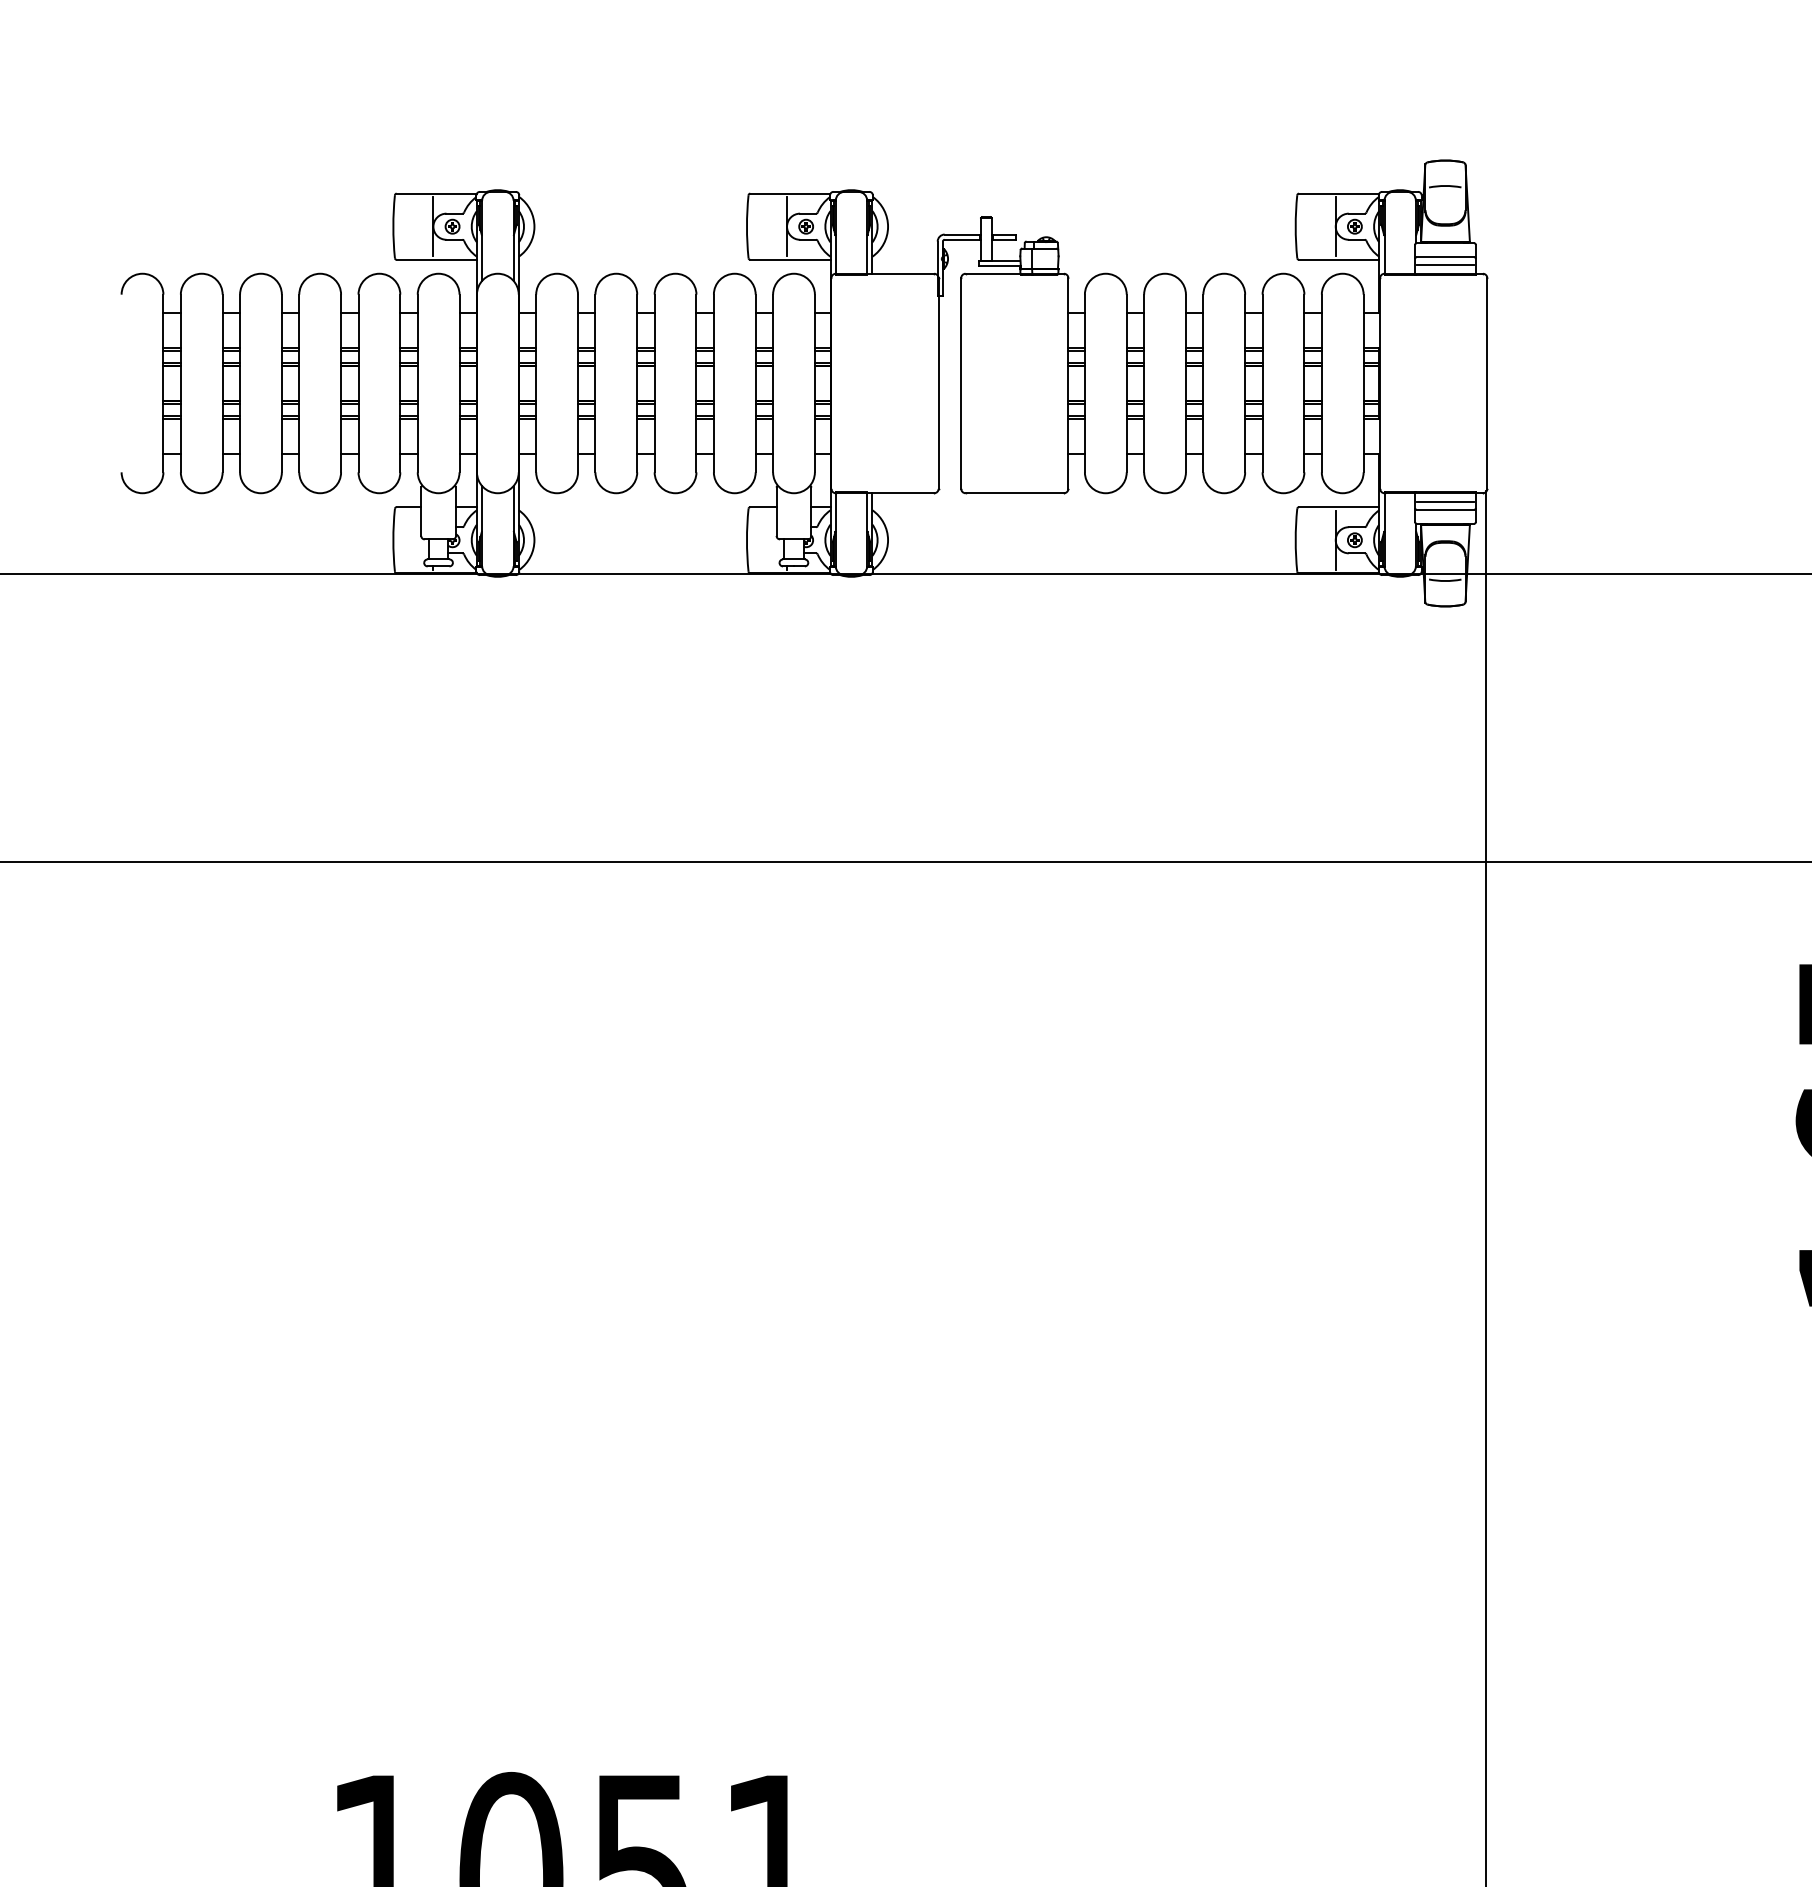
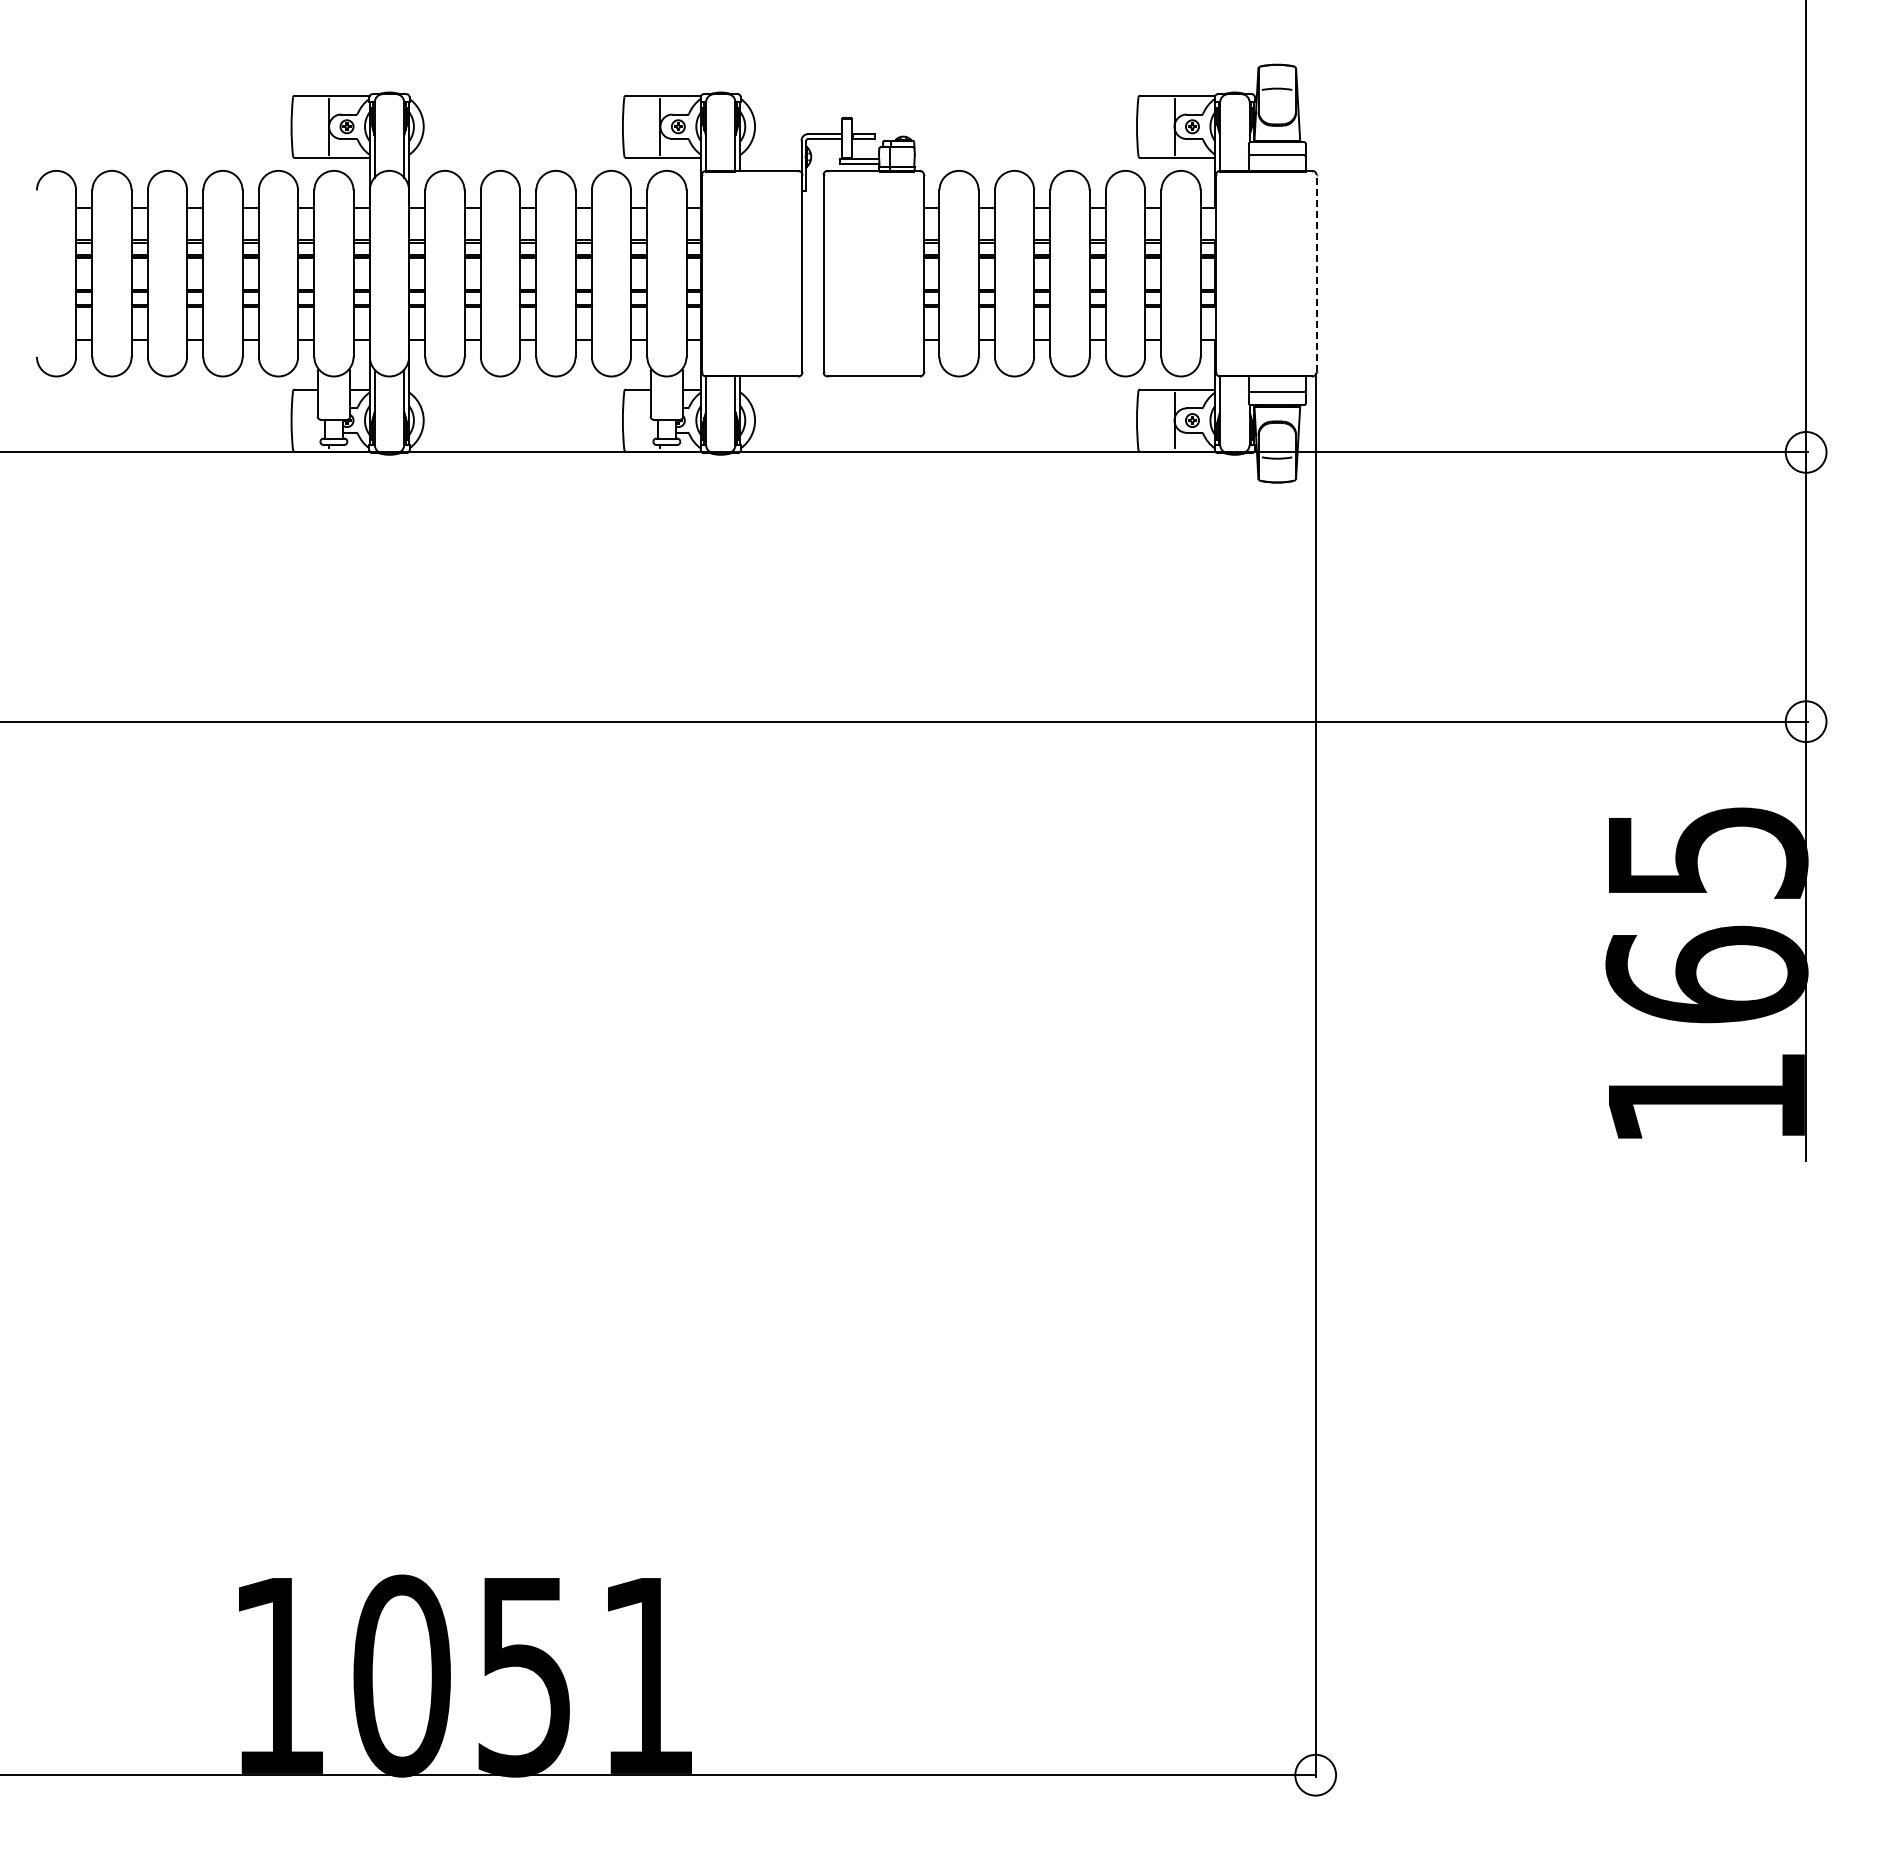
line: (1445, 264) -> (1277, 162), removed
line: (1487, 383) -> (1316, 273), solid -> dashed
line: (1445, 501) -> (1277, 384), removed

